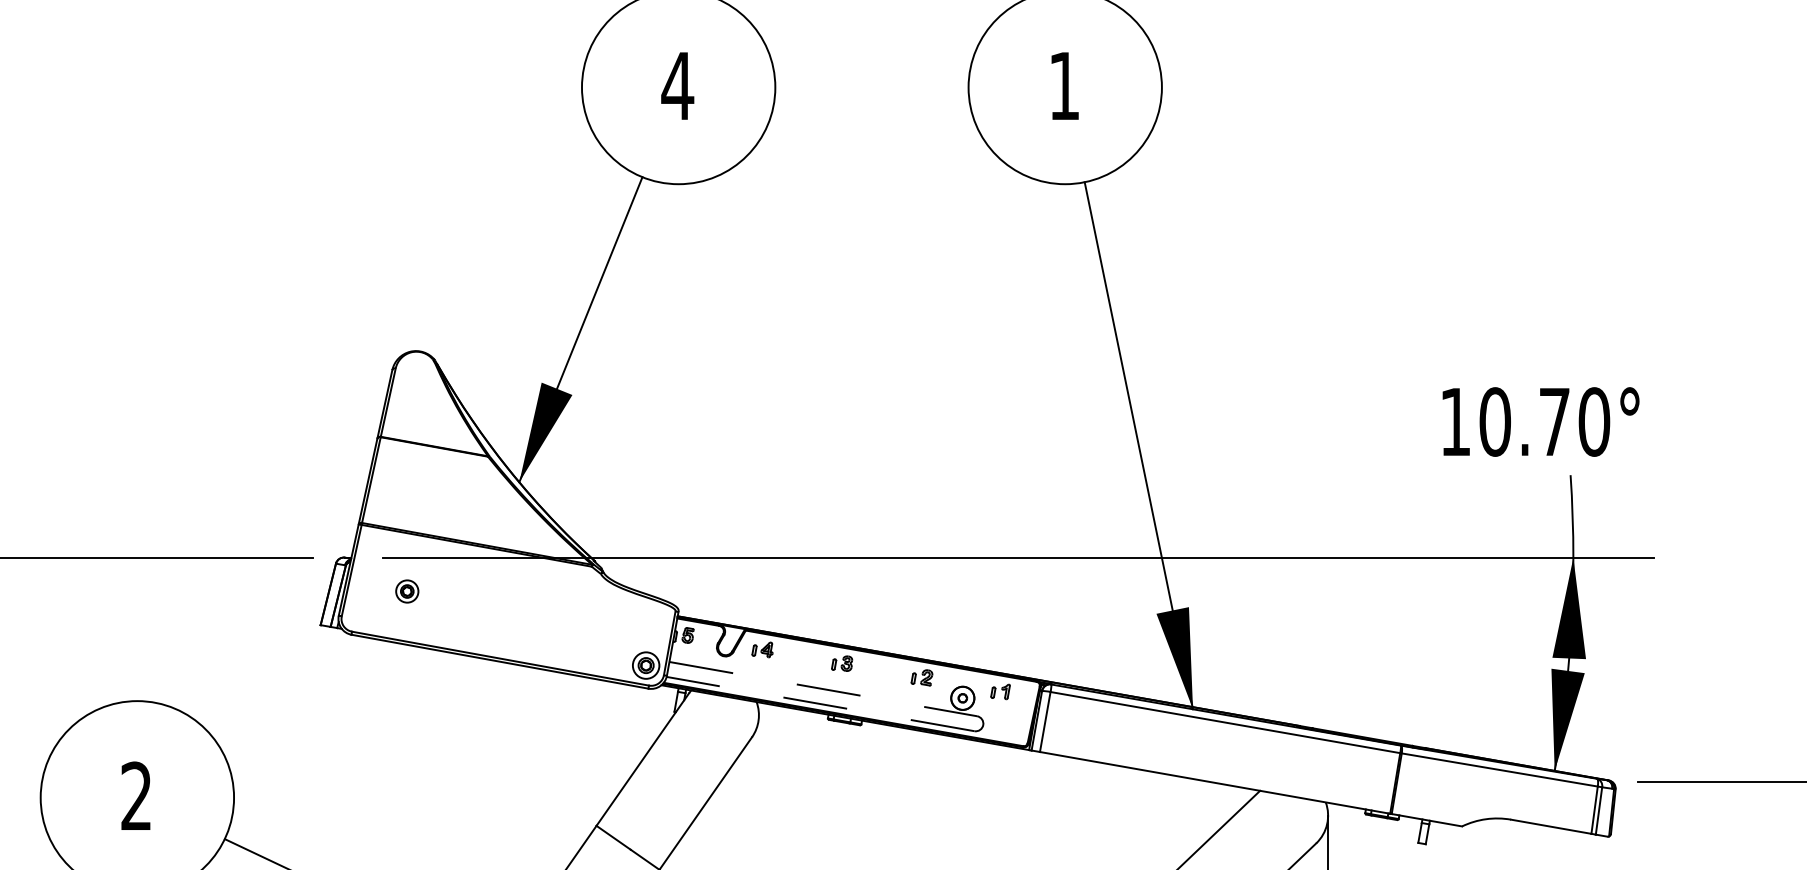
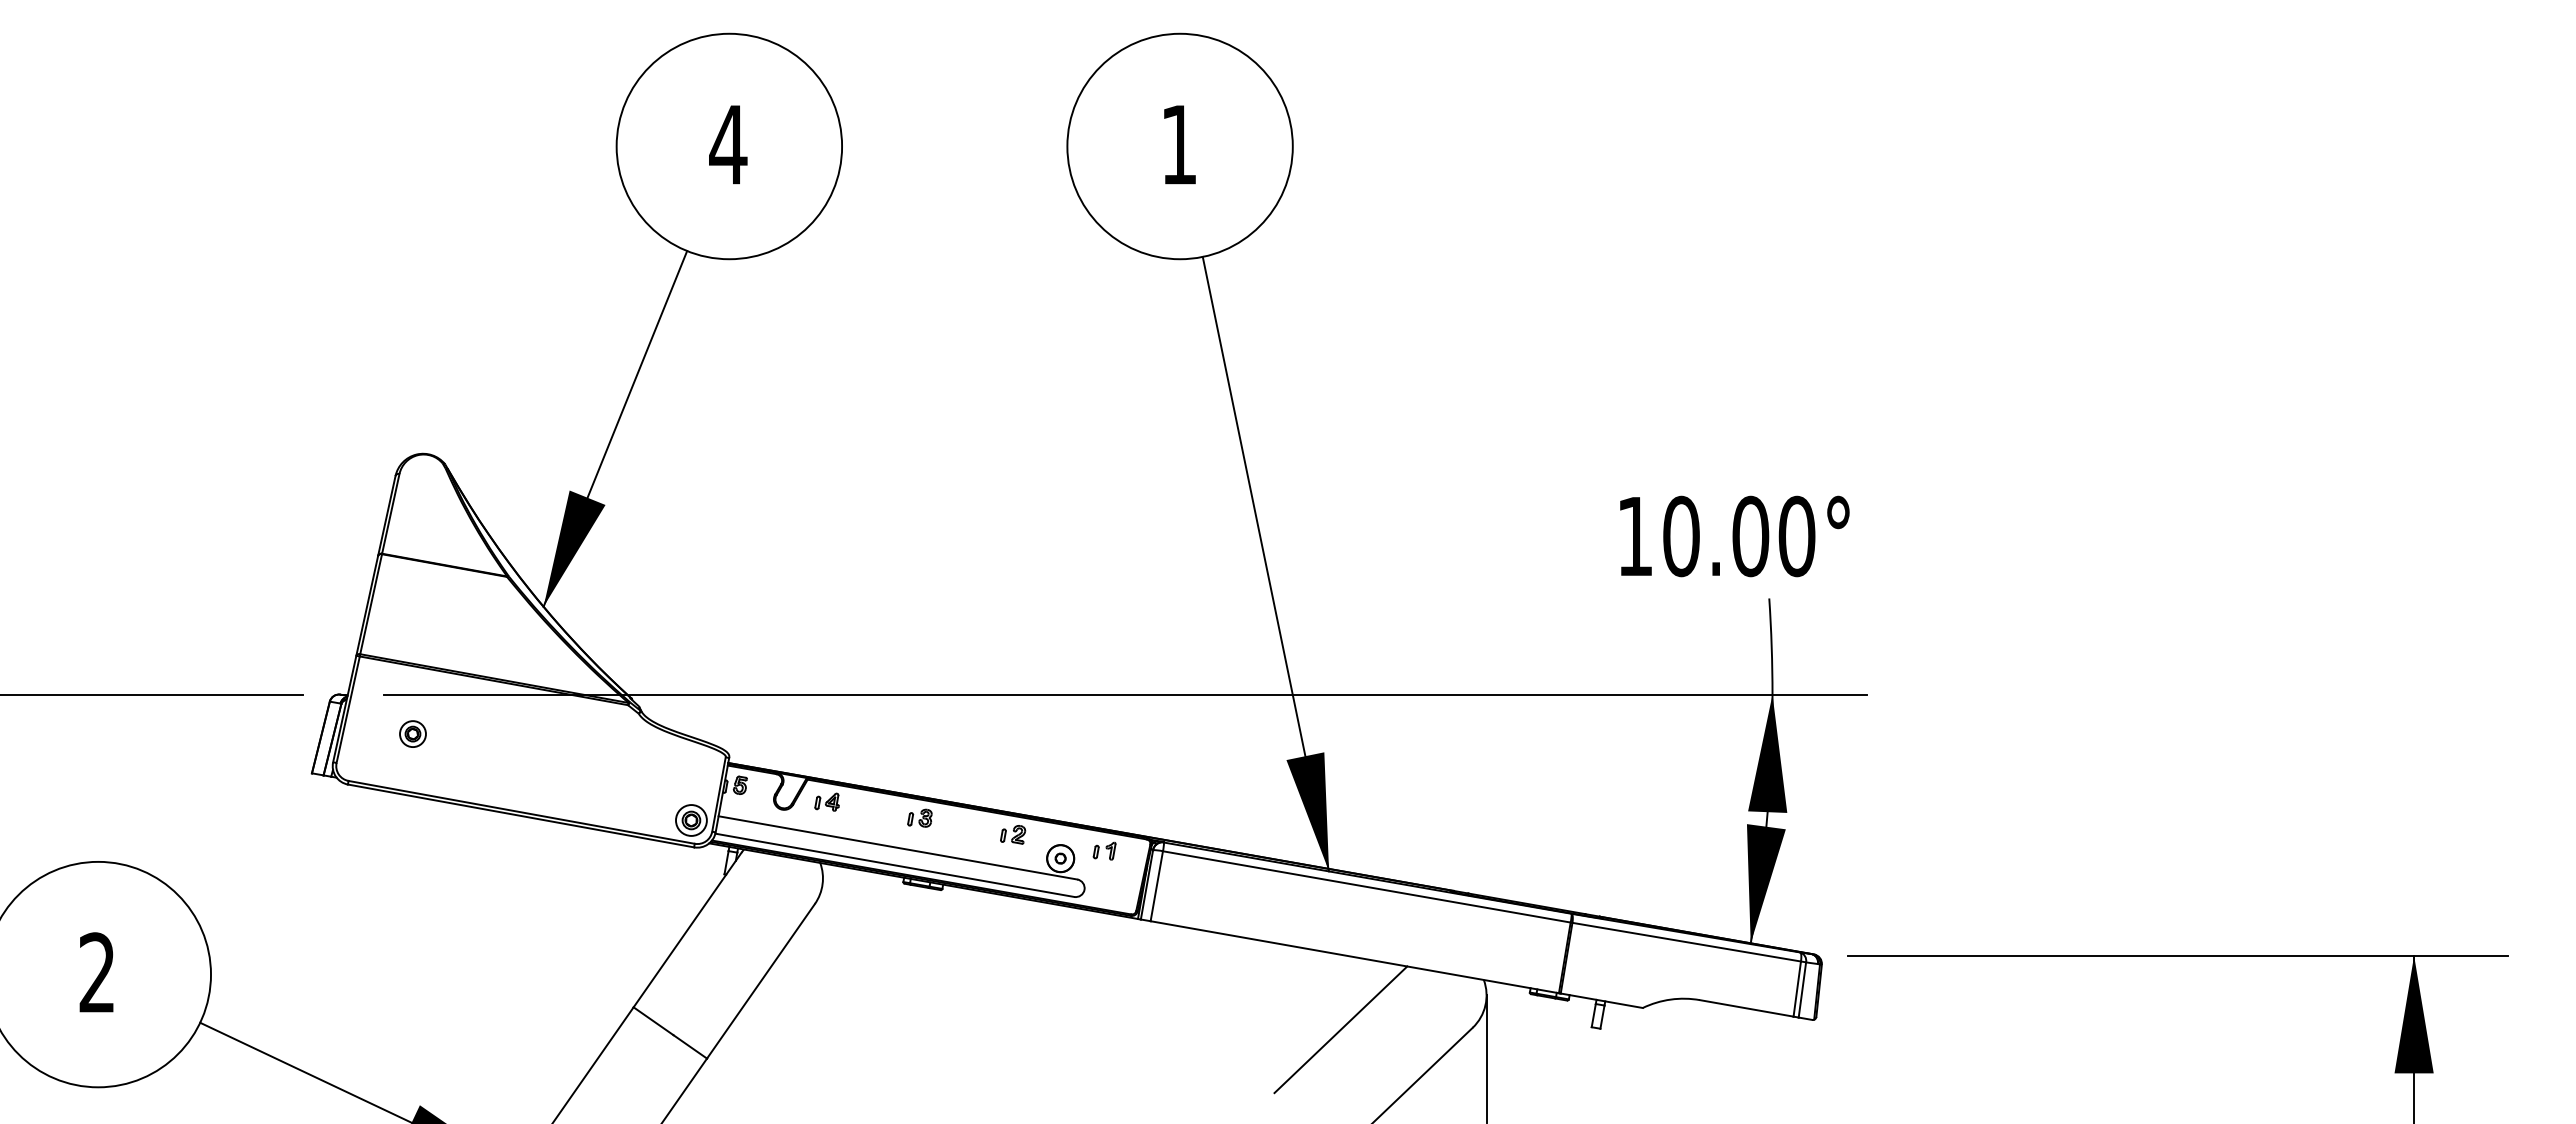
text: (1554, 422) -> (1750, 536), 10.70° -> 10.00°
line: (823, 688) -> (898, 847), dashed -> solid
line: (820, 704) -> (894, 865), dashed -> solid

